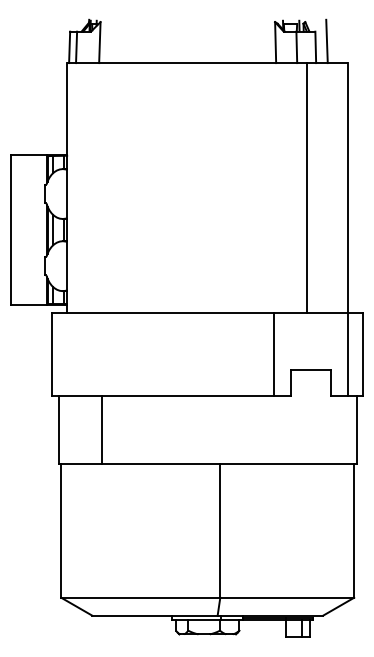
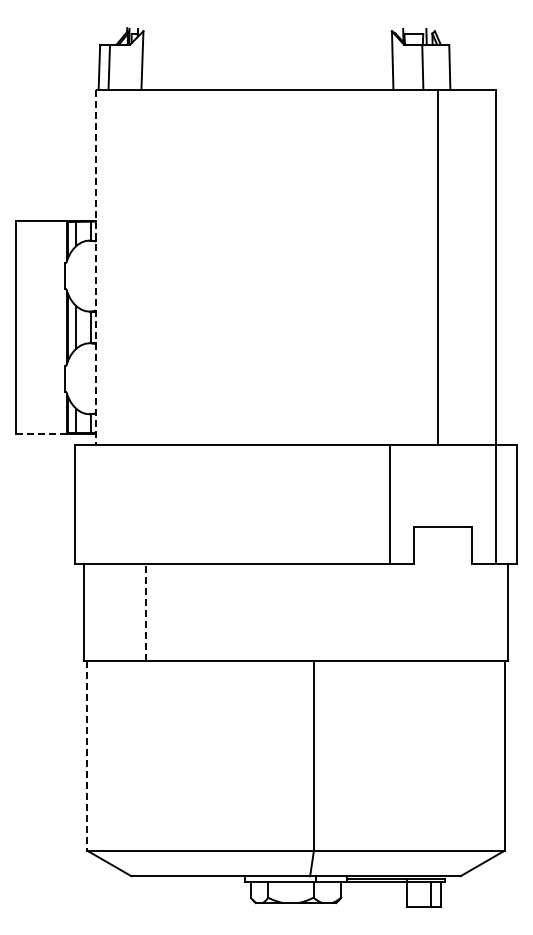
line: (326, 41) -> (465, 58), removed
line: (66, 188) -> (95, 267), solid -> dashed
line: (28, 305) -> (41, 434), solid -> dashed
line: (102, 430) -> (146, 612), solid -> dashed
line: (61, 530) -> (87, 755), solid -> dashed

